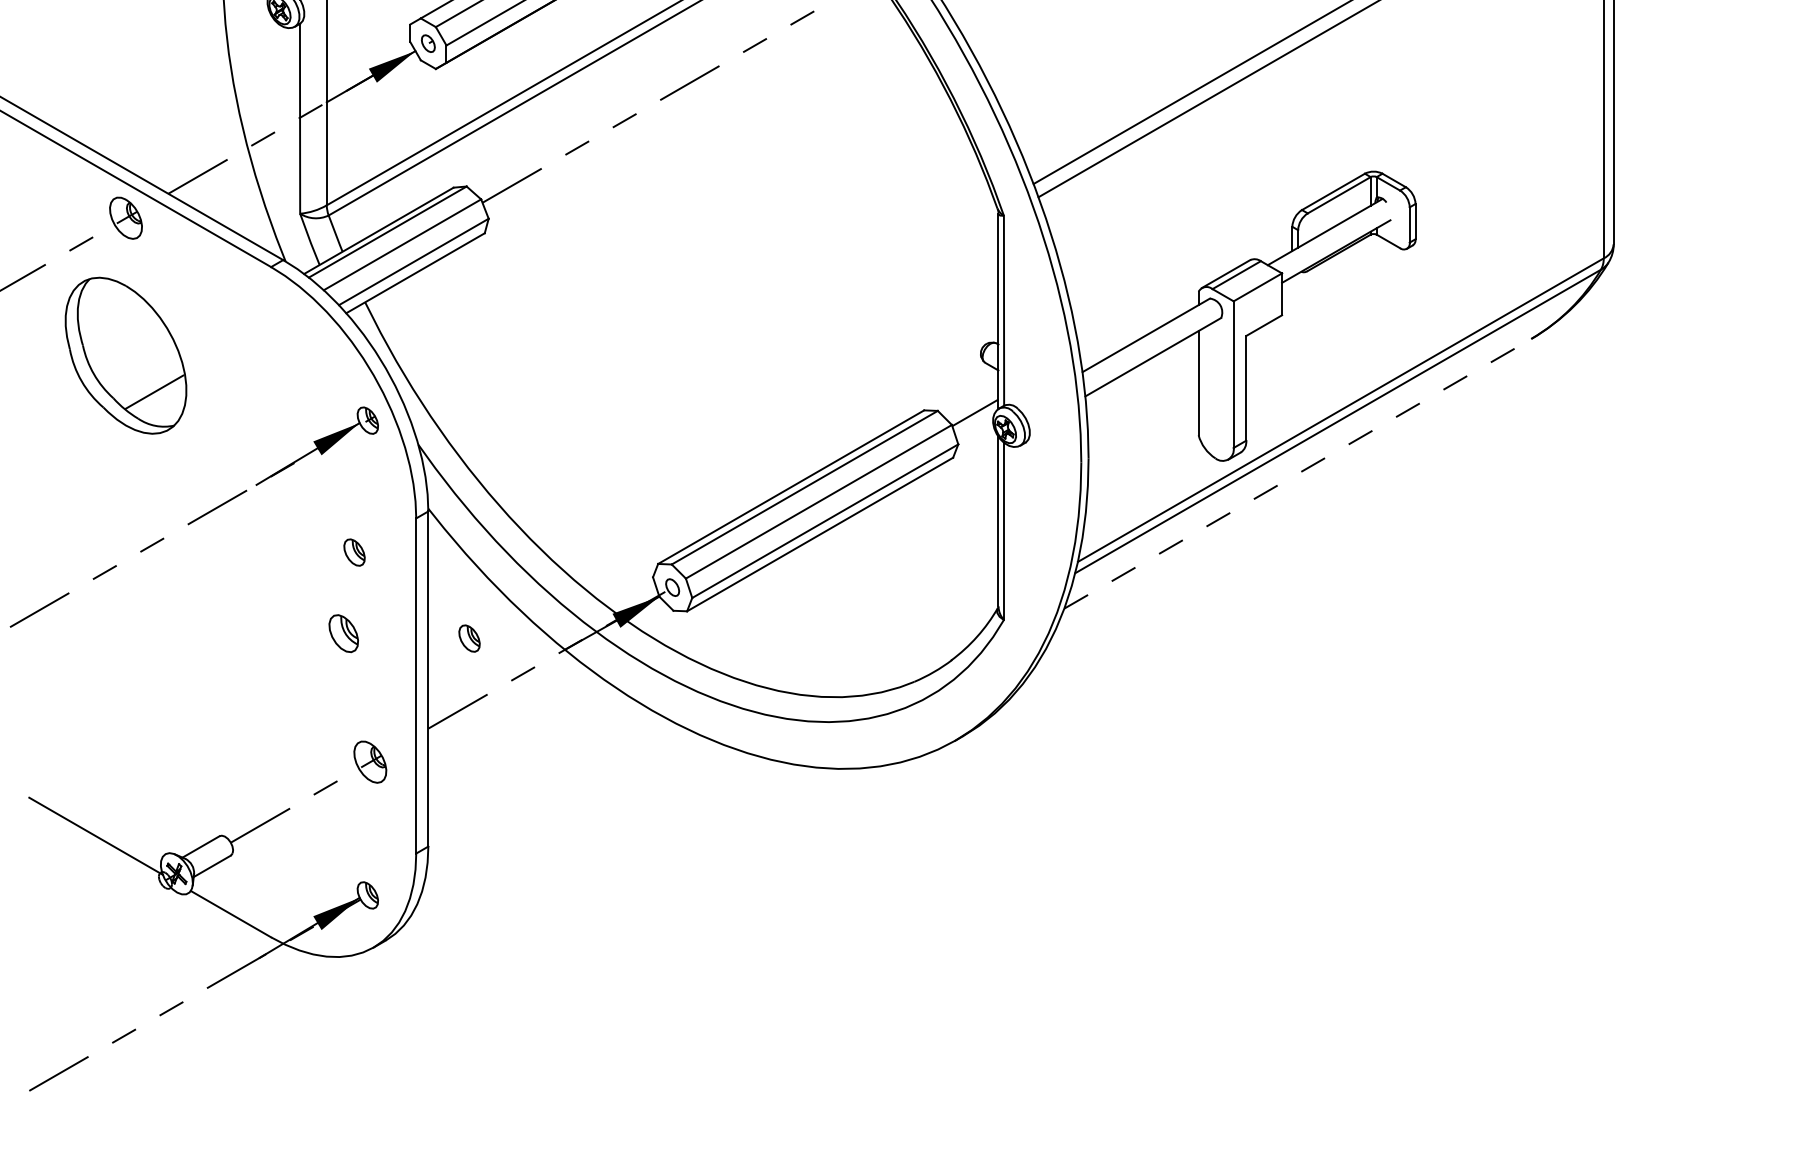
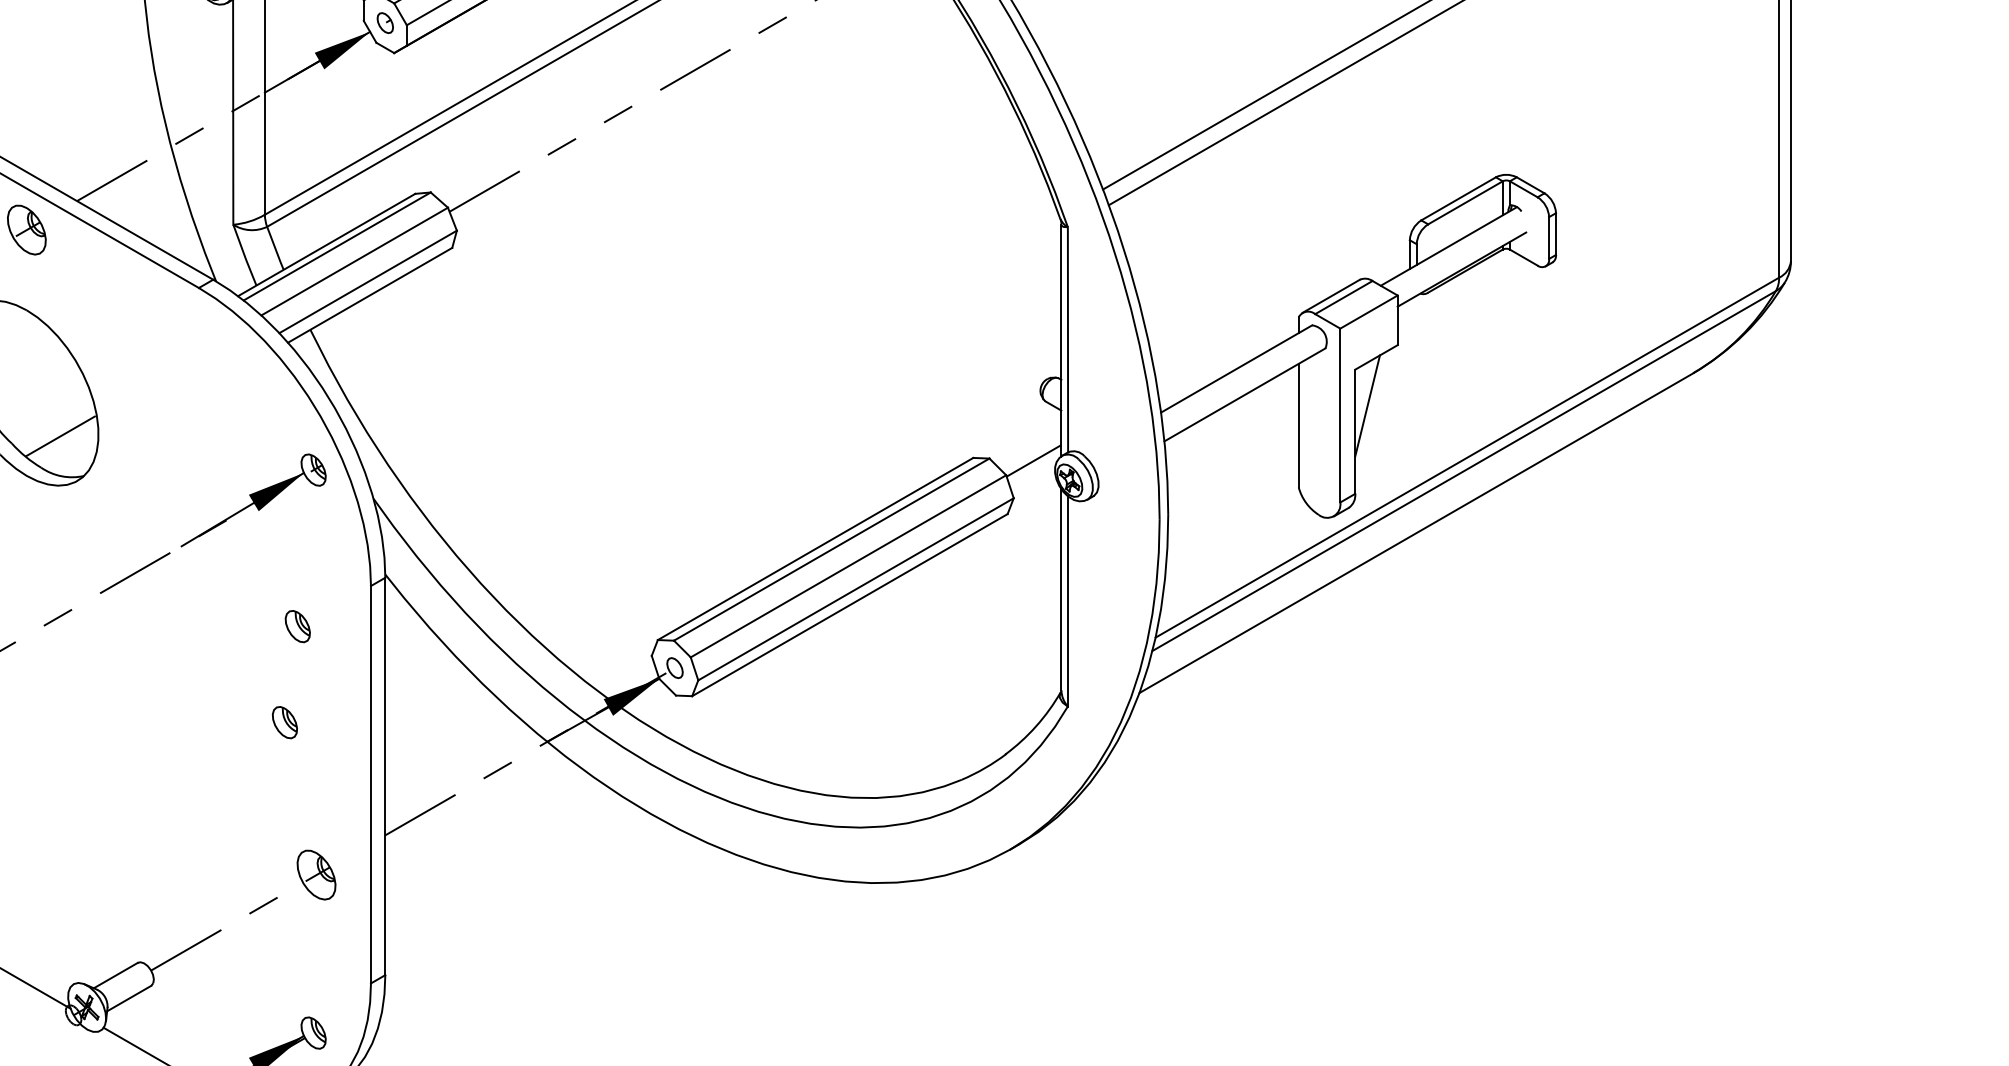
line: (1256, 366) -> (1367, 405), added
line: (1297, 473) -> (1415, 532), dashed -> solid
part: (343, 633) -> (284, 722), size x0.71
part: (469, 638) -> (434, 728), removed

